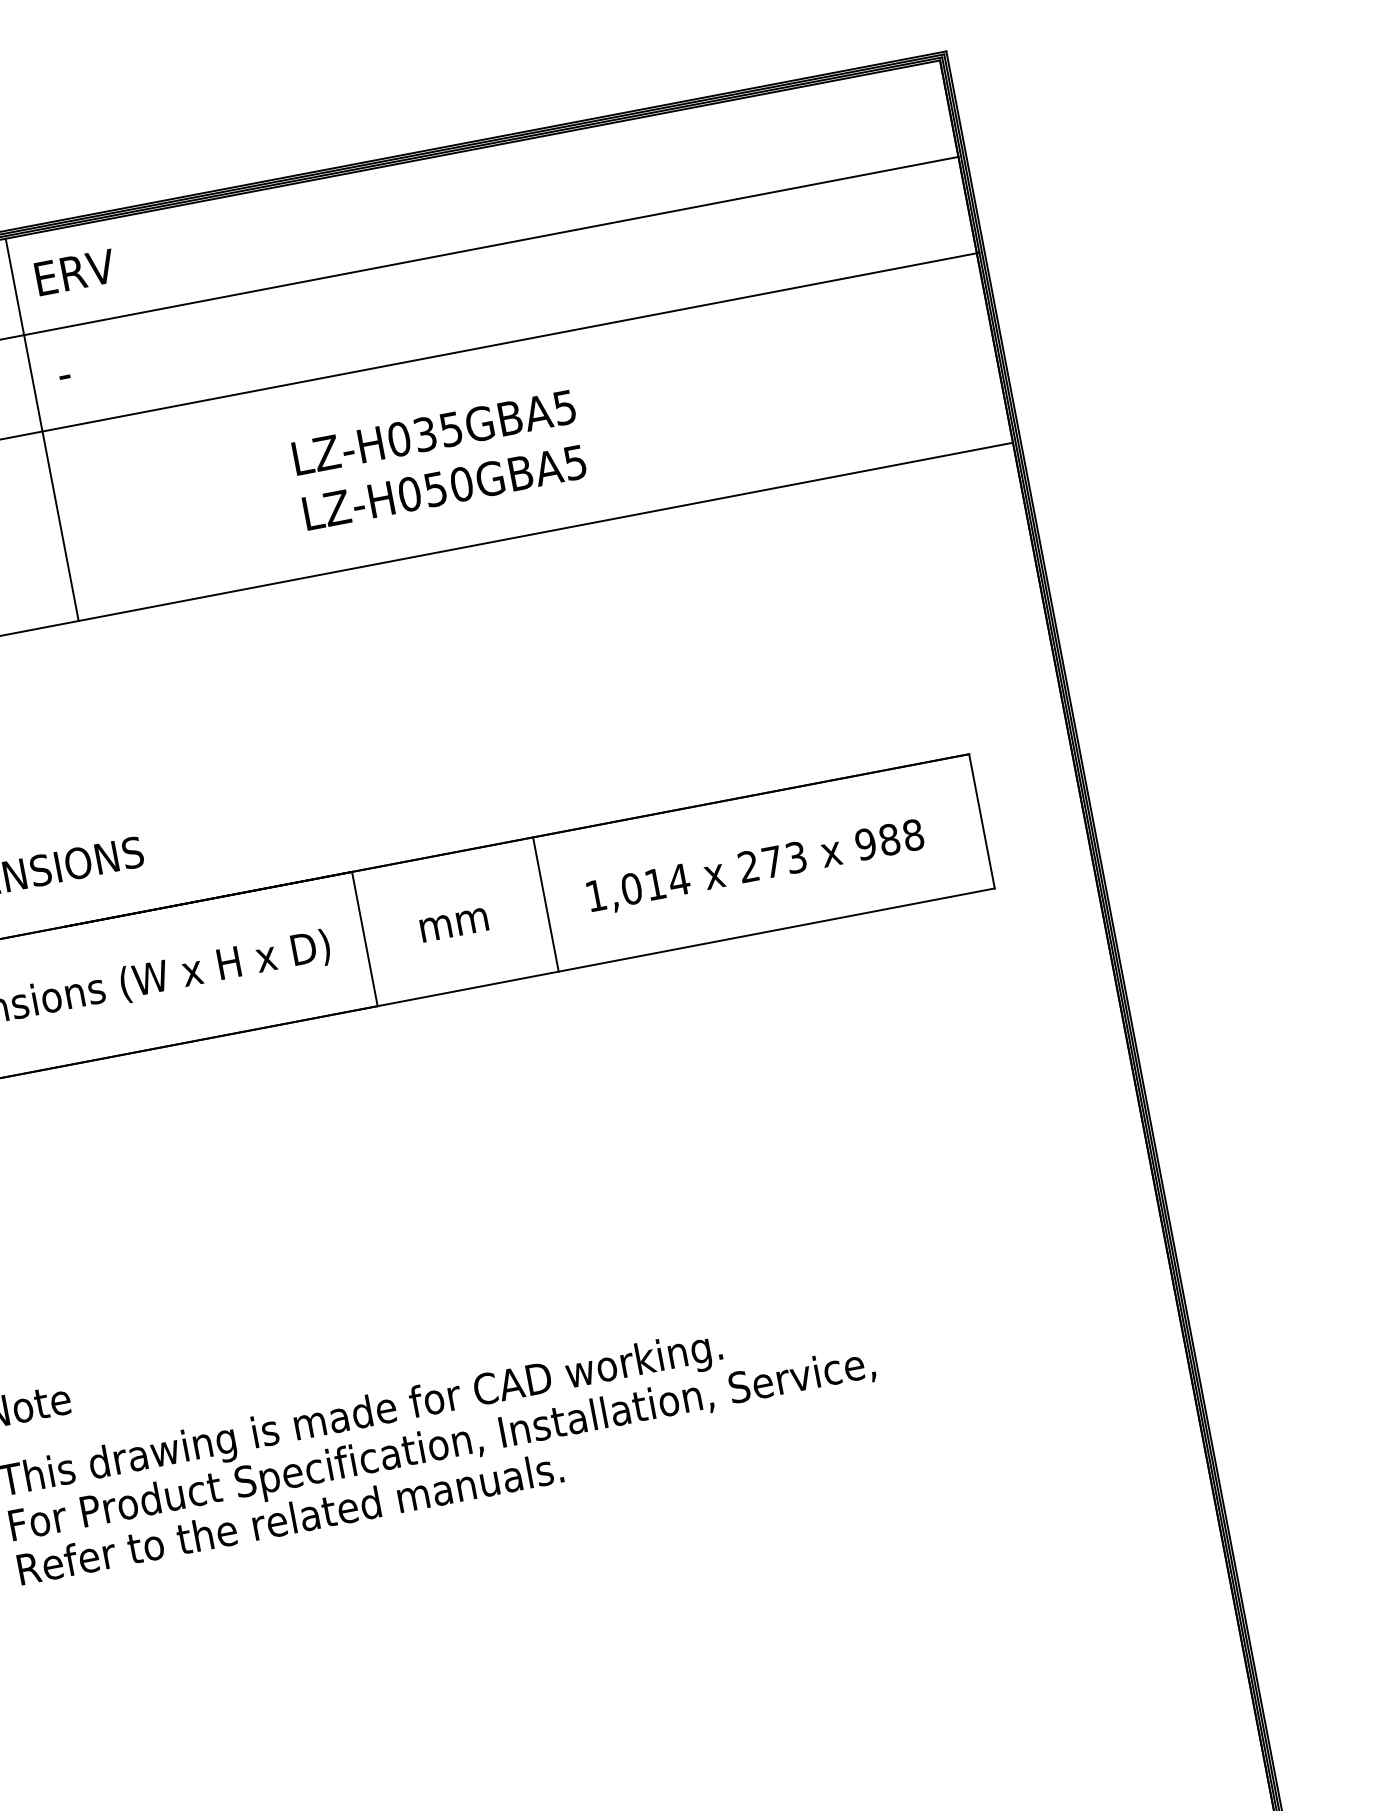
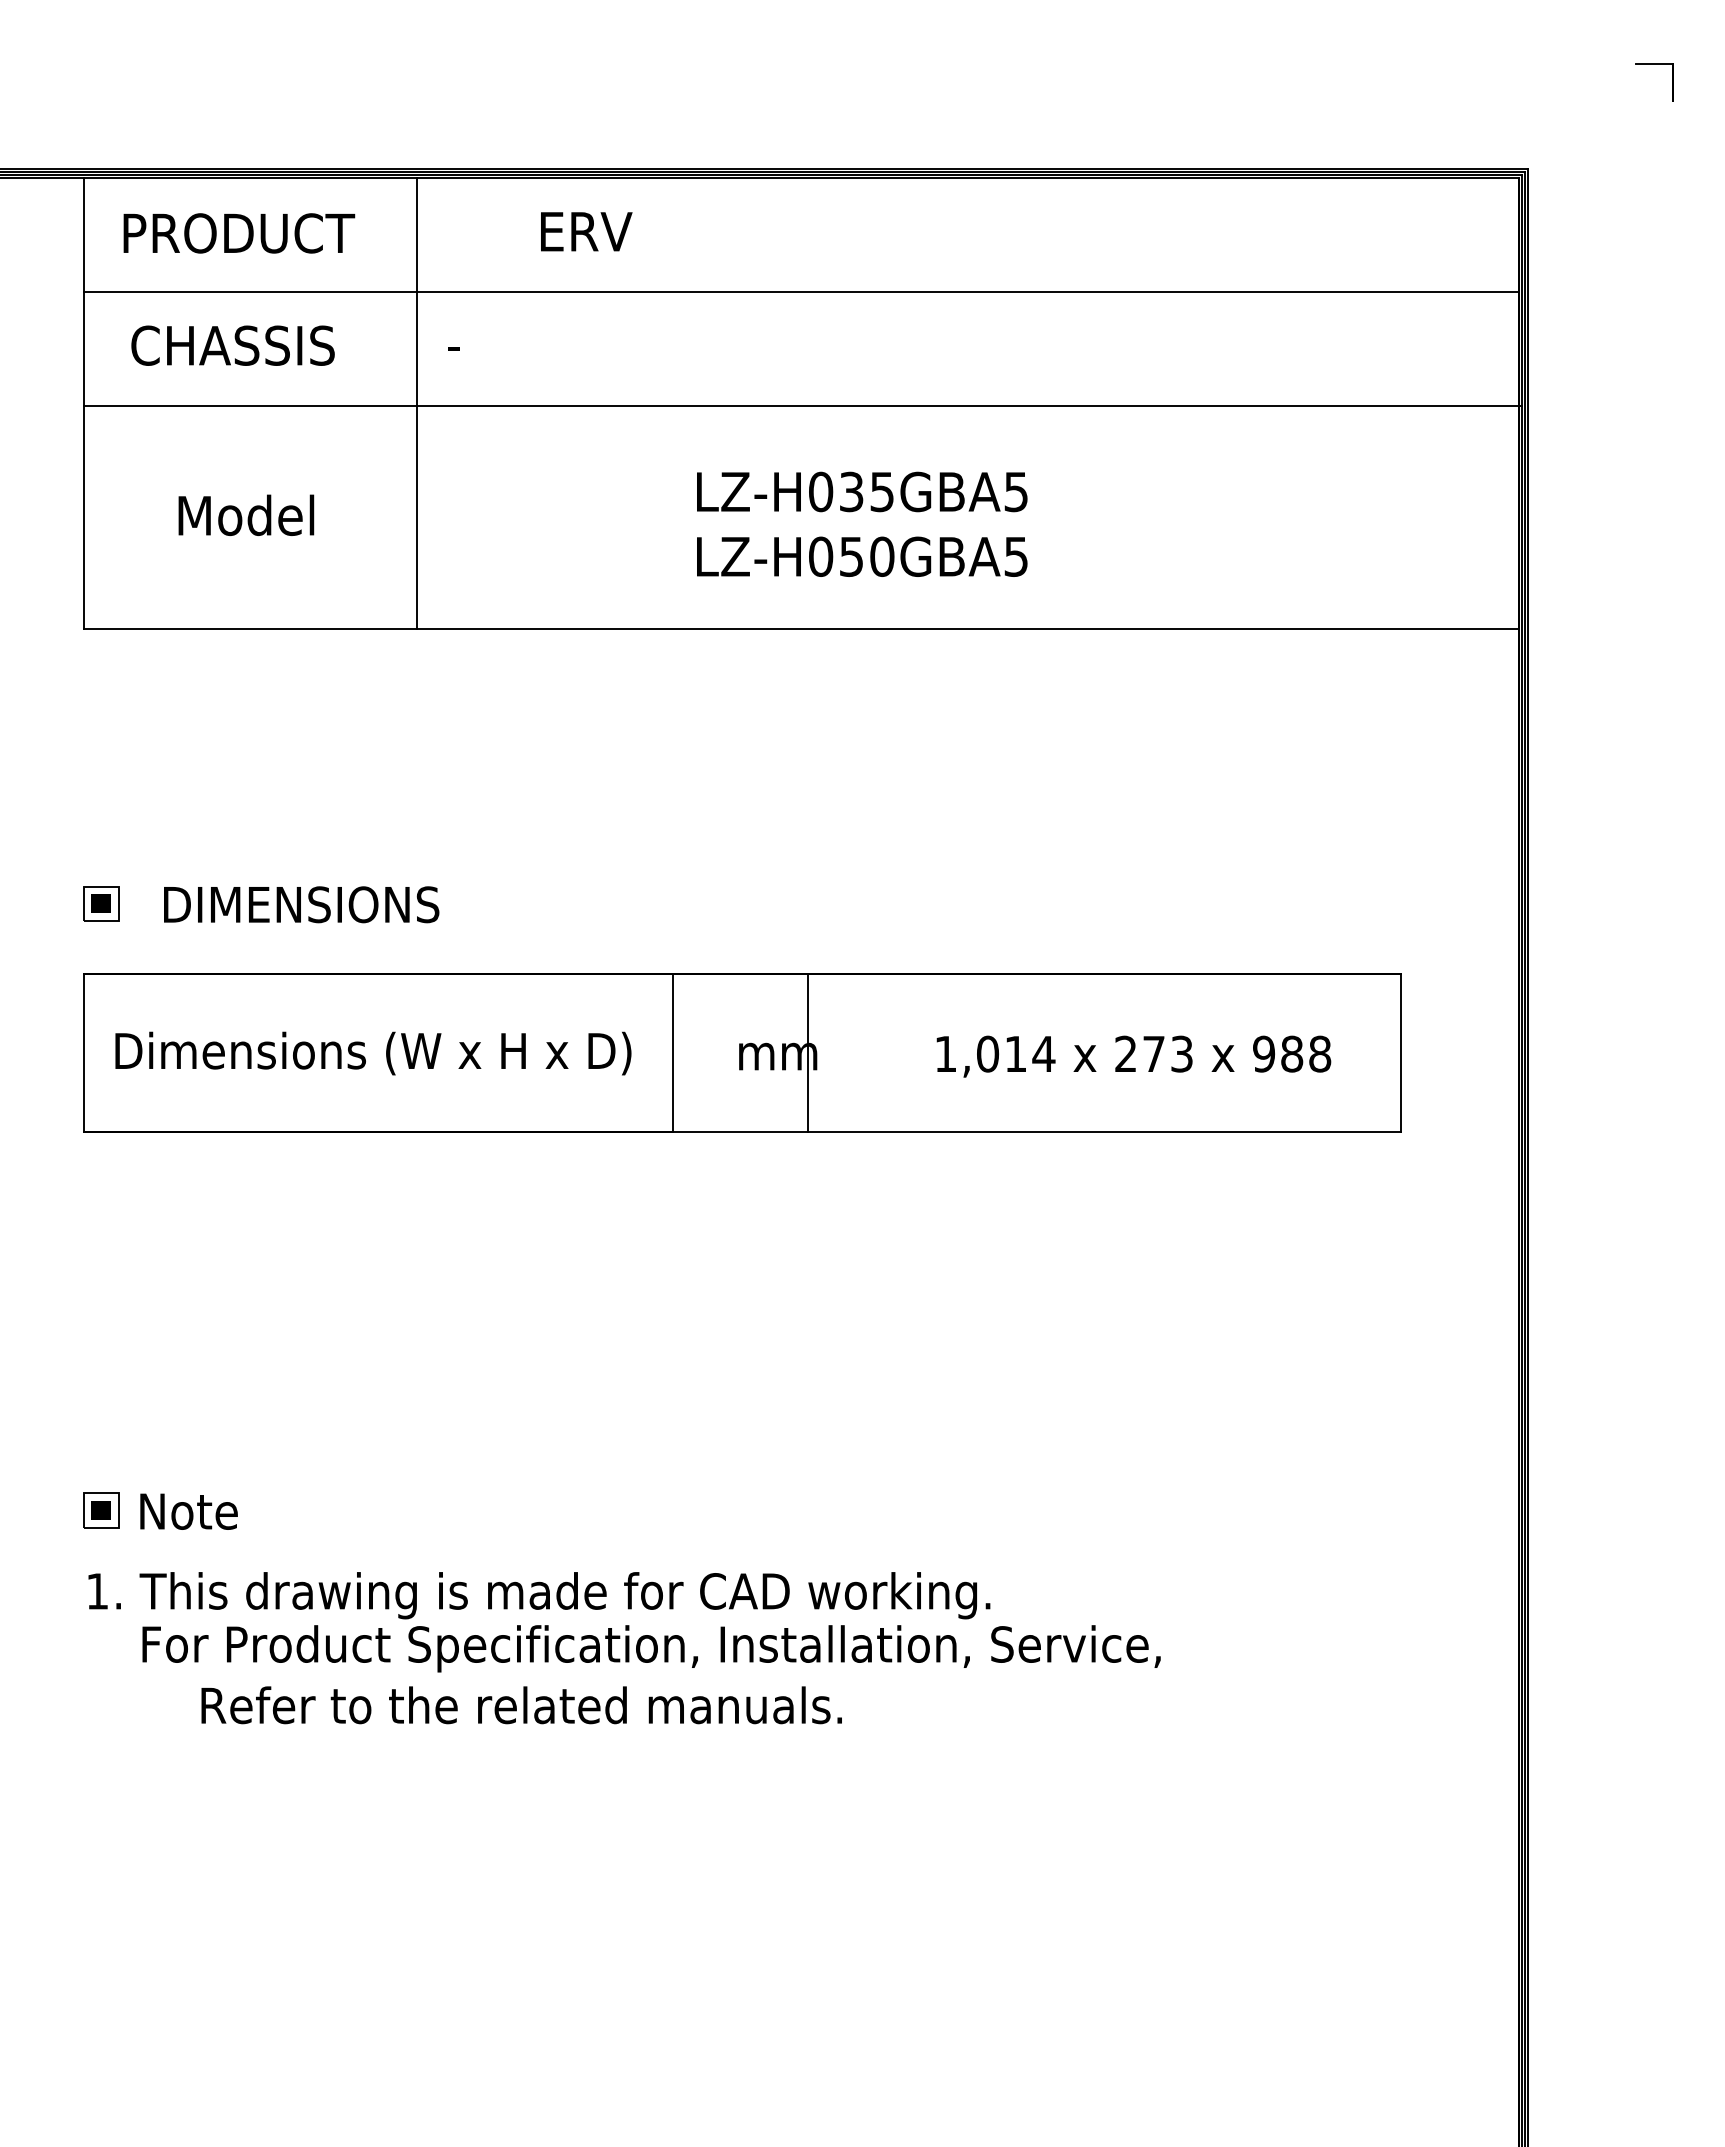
text: (75, 272) -> (586, 231), moved
line: (545, 904) -> (807, 1053), moved
text: (290, 1518) -> (521, 1705), moved

